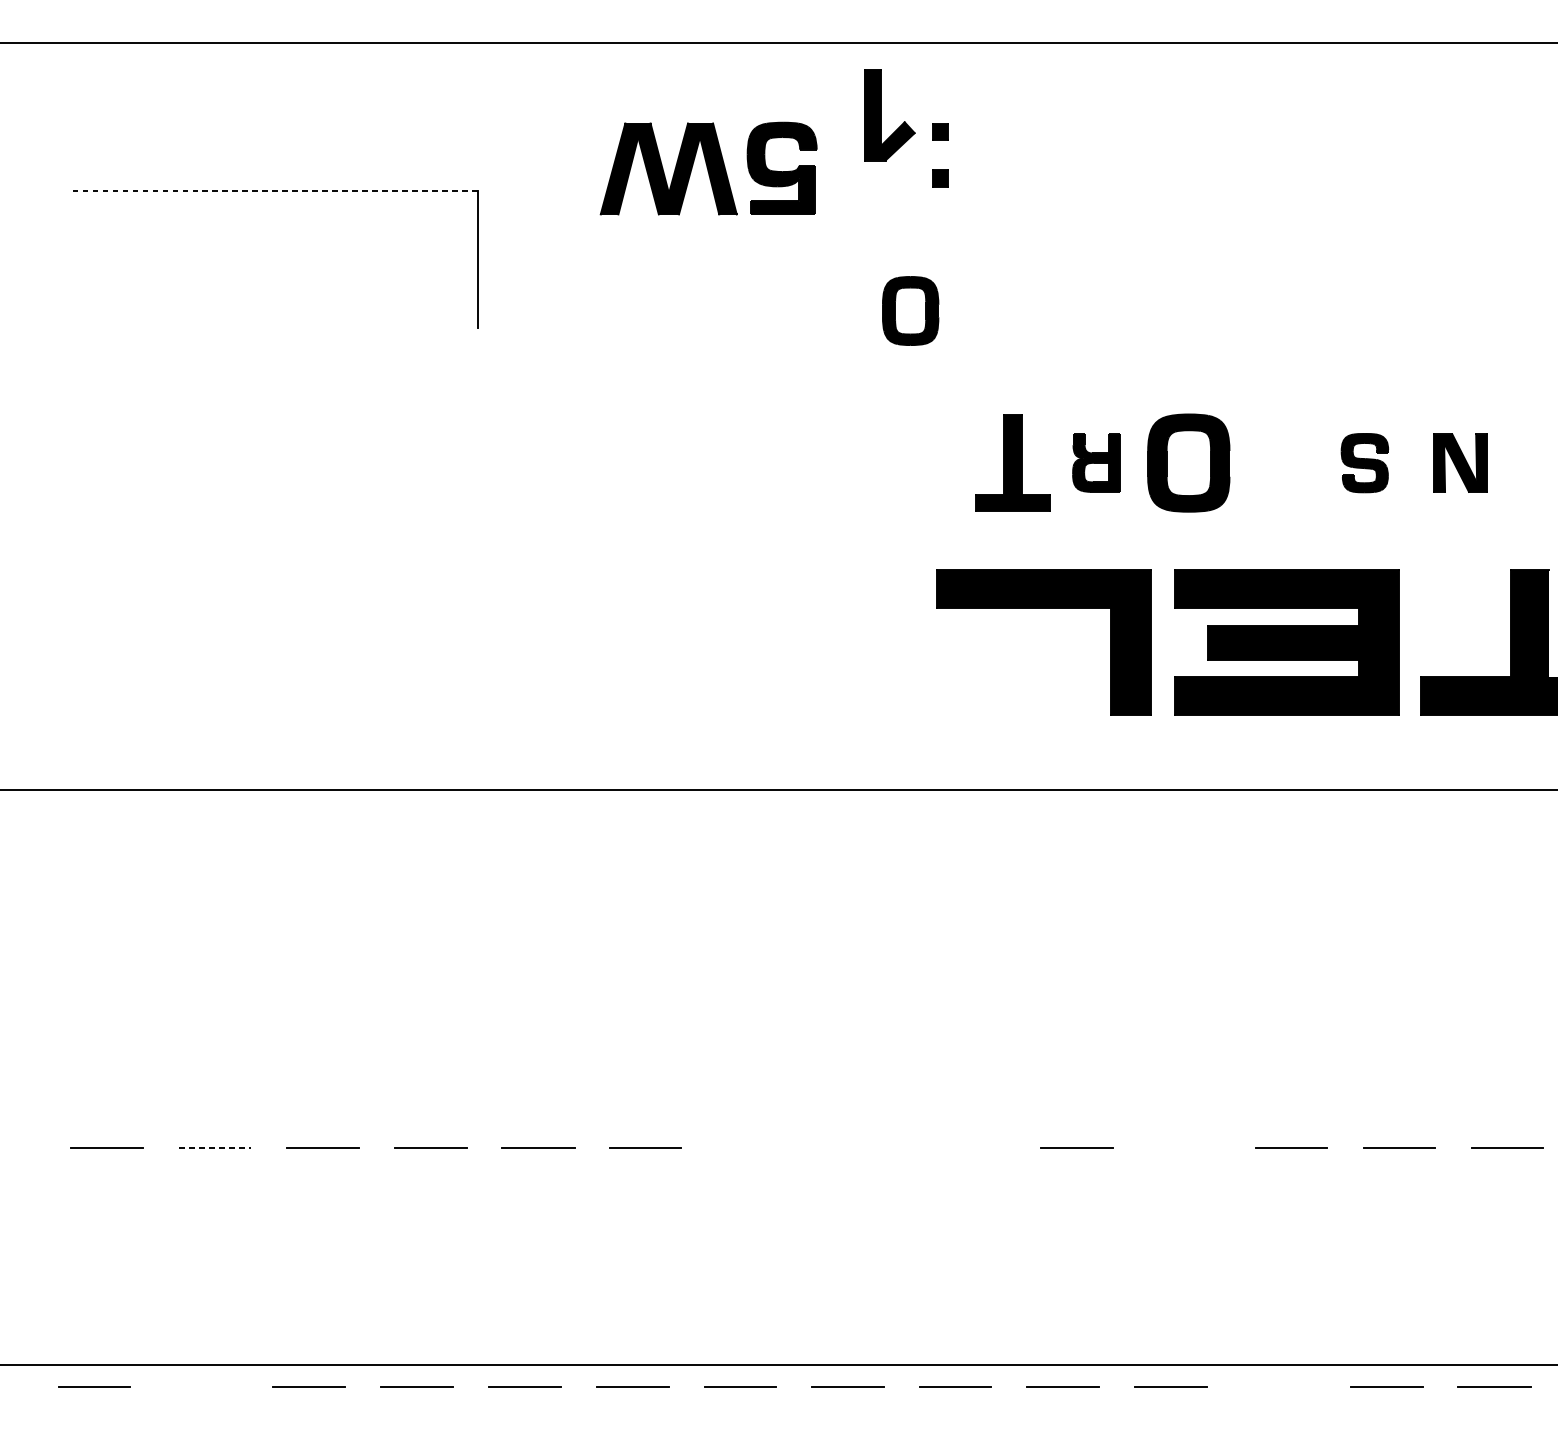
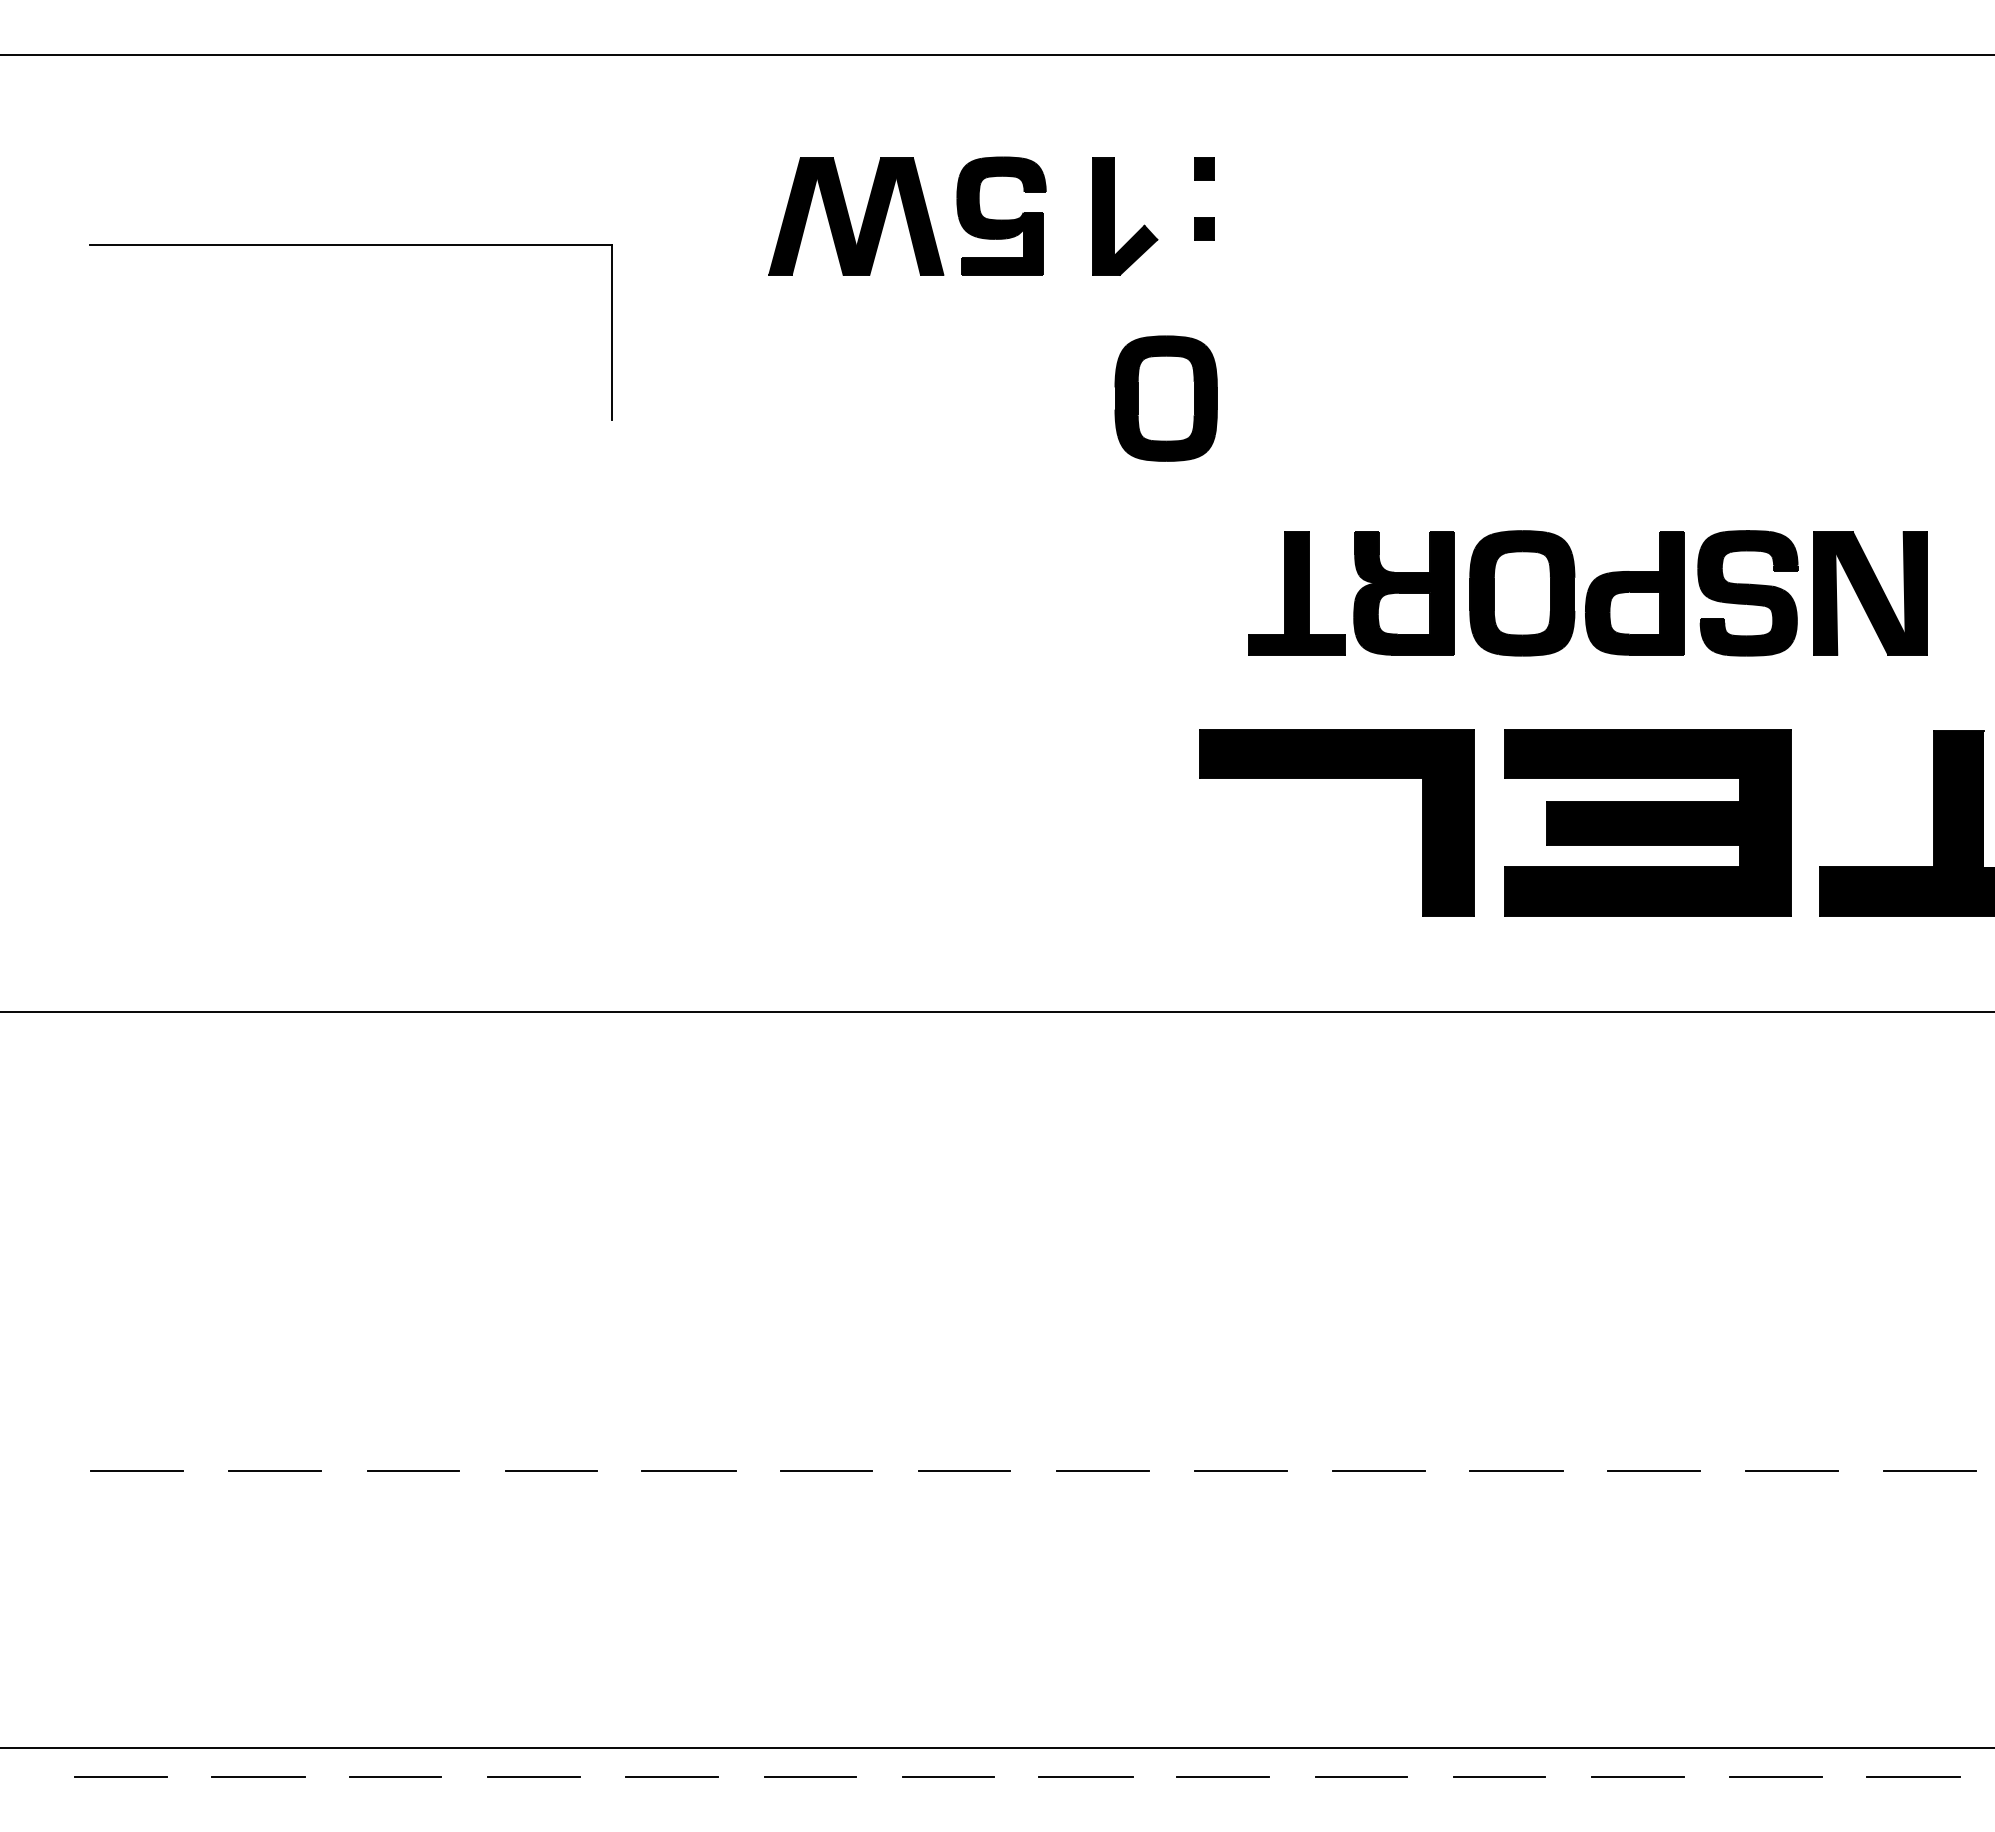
part: (881, 114) -> (1114, 216), moved
line: (273, 191) -> (350, 245), dashed -> solid
part: (910, 310) -> (1165, 398), size x1.43
part: (1096, 463) -> (1403, 593), size x1.67
part: (1276, 463) -> (1634, 593), added
part: (1364, 463) -> (1747, 593), size x1.67
part: (1460, 463) -> (1870, 593), size x1.67
line: (215, 1147) -> (275, 1470), dashed -> solid
line: (753, 1147) -> (964, 1470), added
line: (860, 1147) -> (1102, 1470), added
line: (968, 1147) -> (1240, 1470), added
line: (1184, 1147) -> (1516, 1470), added
line: (201, 1387) -> (257, 1777), added
line: (1278, 1387) -> (1637, 1777), added

